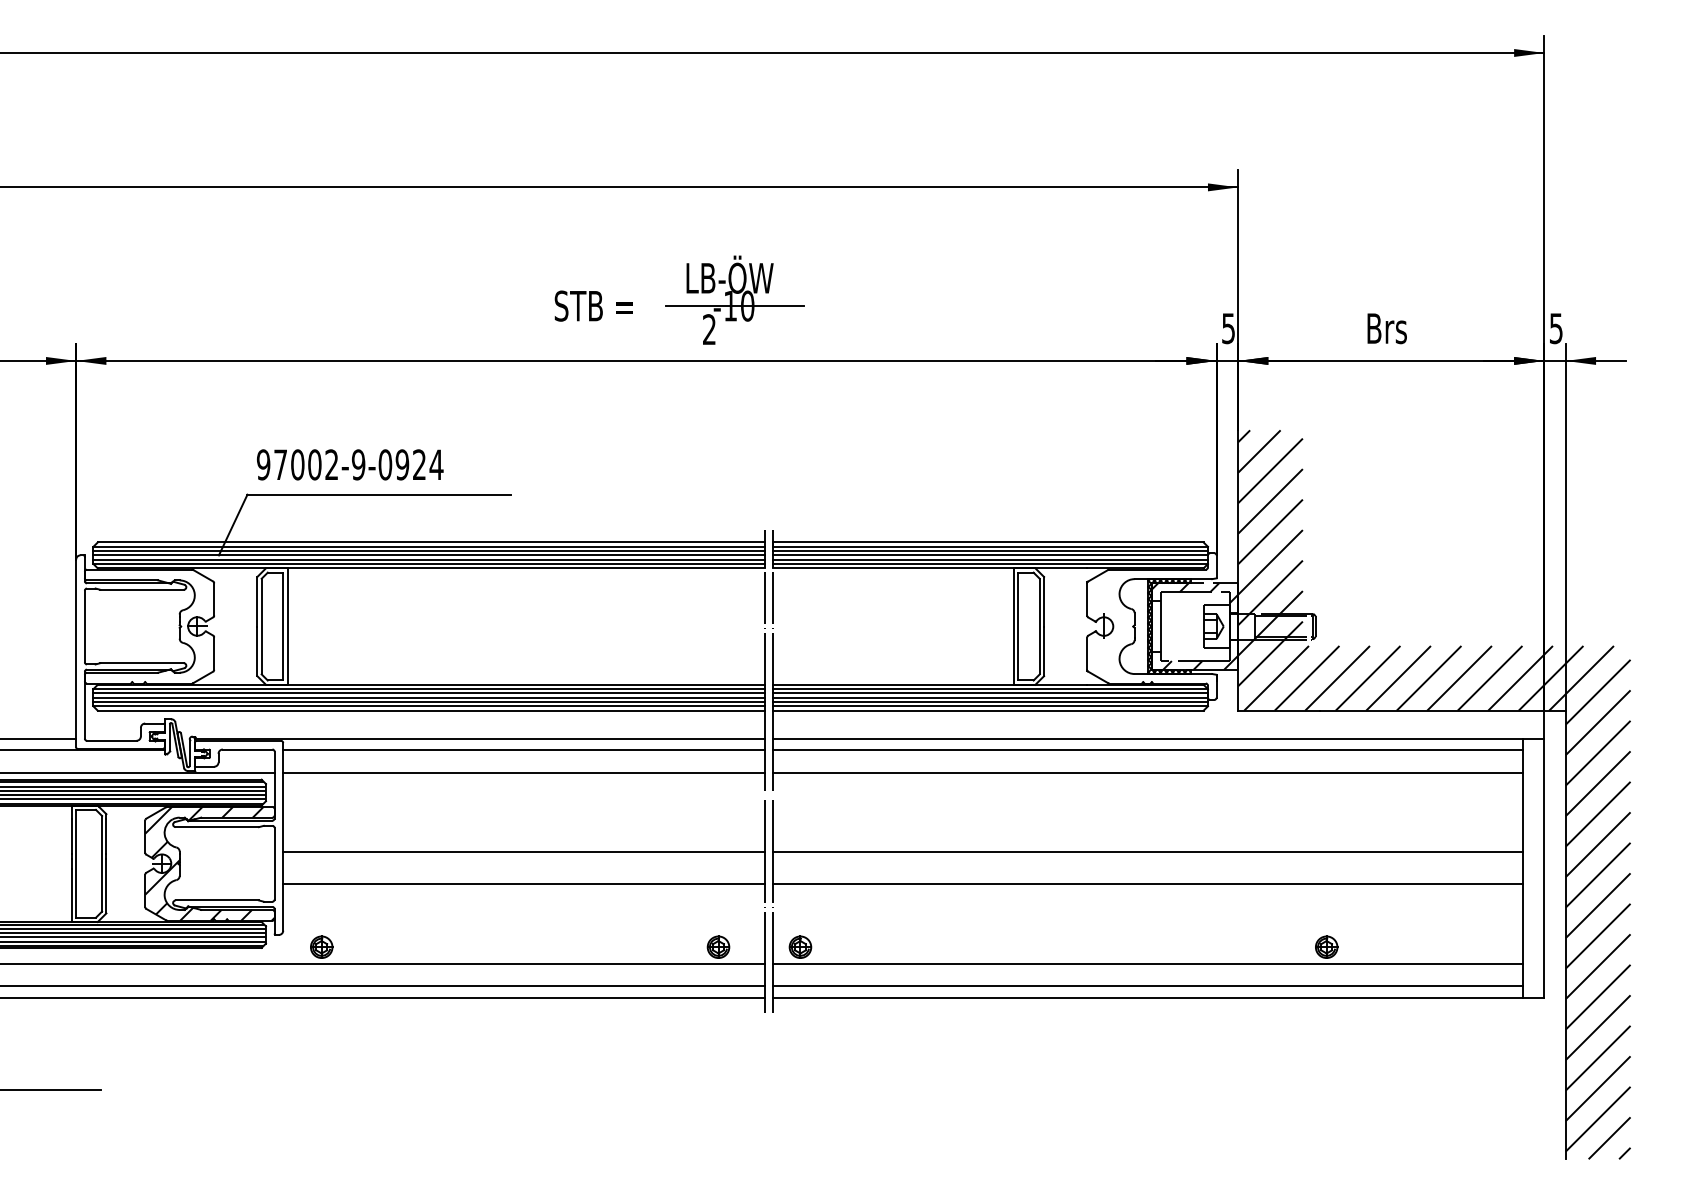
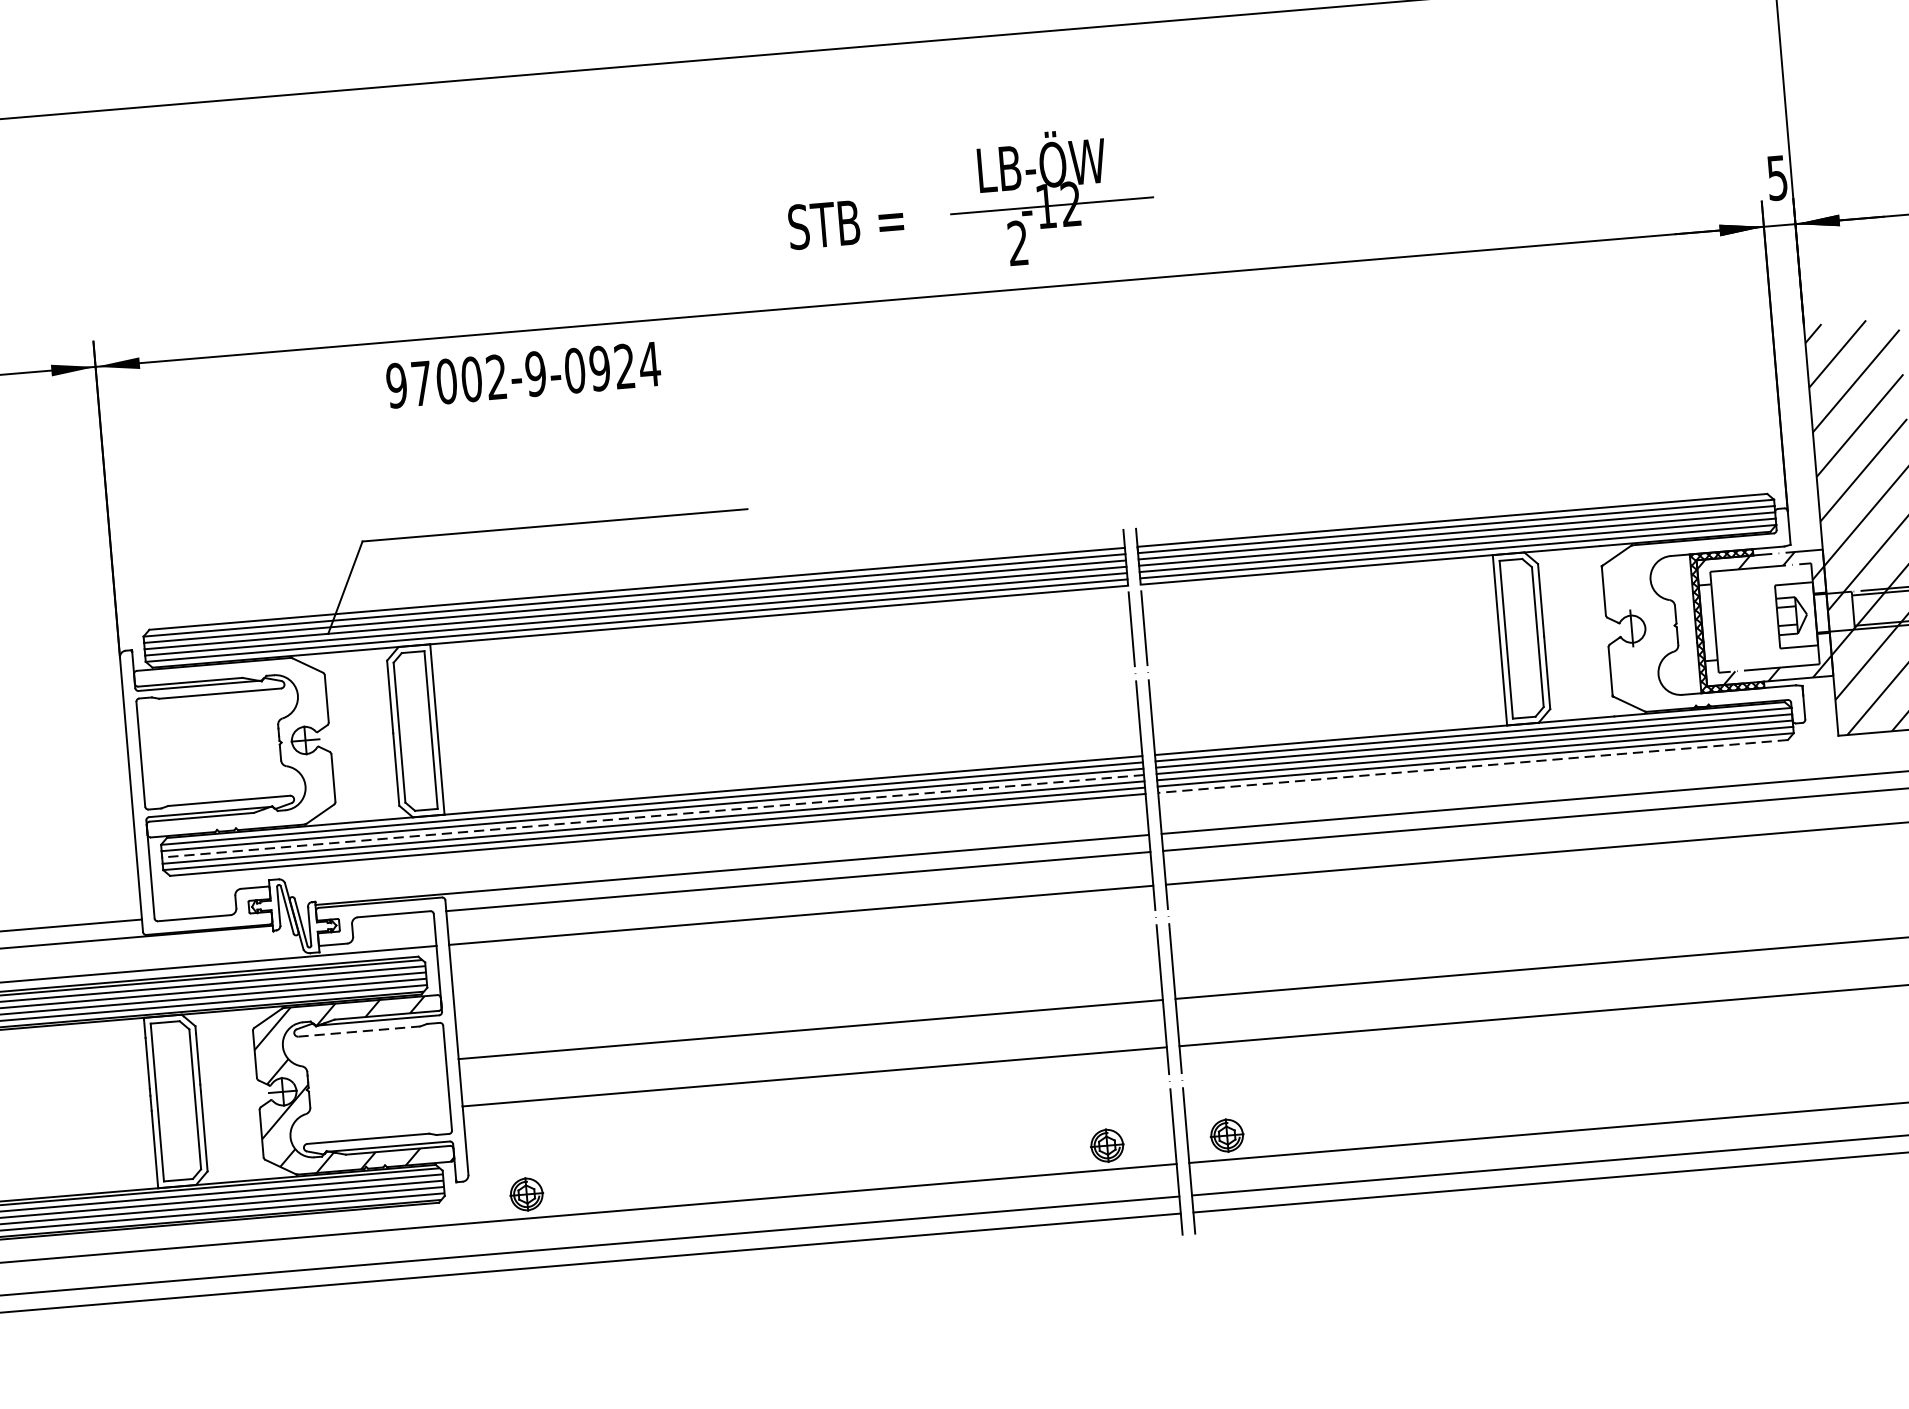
text: (747, 305) -> (1070, 203), -10 -> -12
text: (350, 464) -> (523, 374), moved
line: (429, 697) -> (653, 815), solid -> dashed
line: (987, 710) -> (1471, 766), solid -> dashed
line: (217, 827) -> (359, 1032), solid -> dashed

